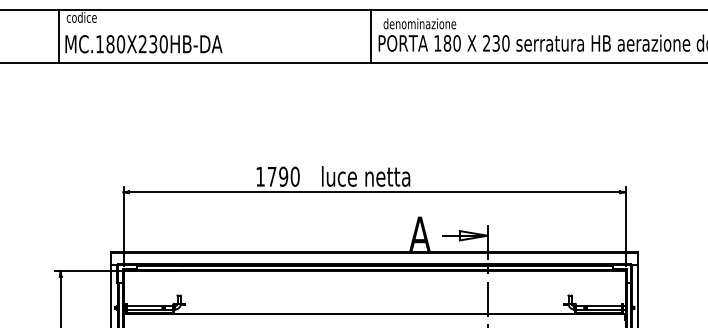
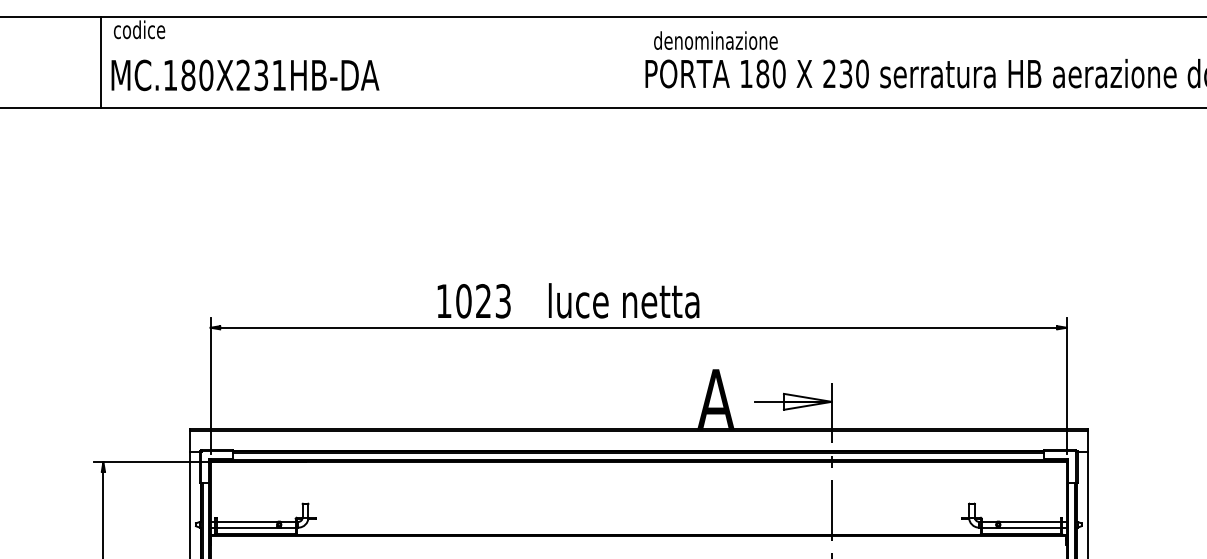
line: (370, 36) -> (631, 62), removed
text: (163, 44) -> (278, 75), MC.180X230HB-DA -> MC.180X231HB-DA
text: (283, 176) -> (483, 300), 1790 -> 1023

